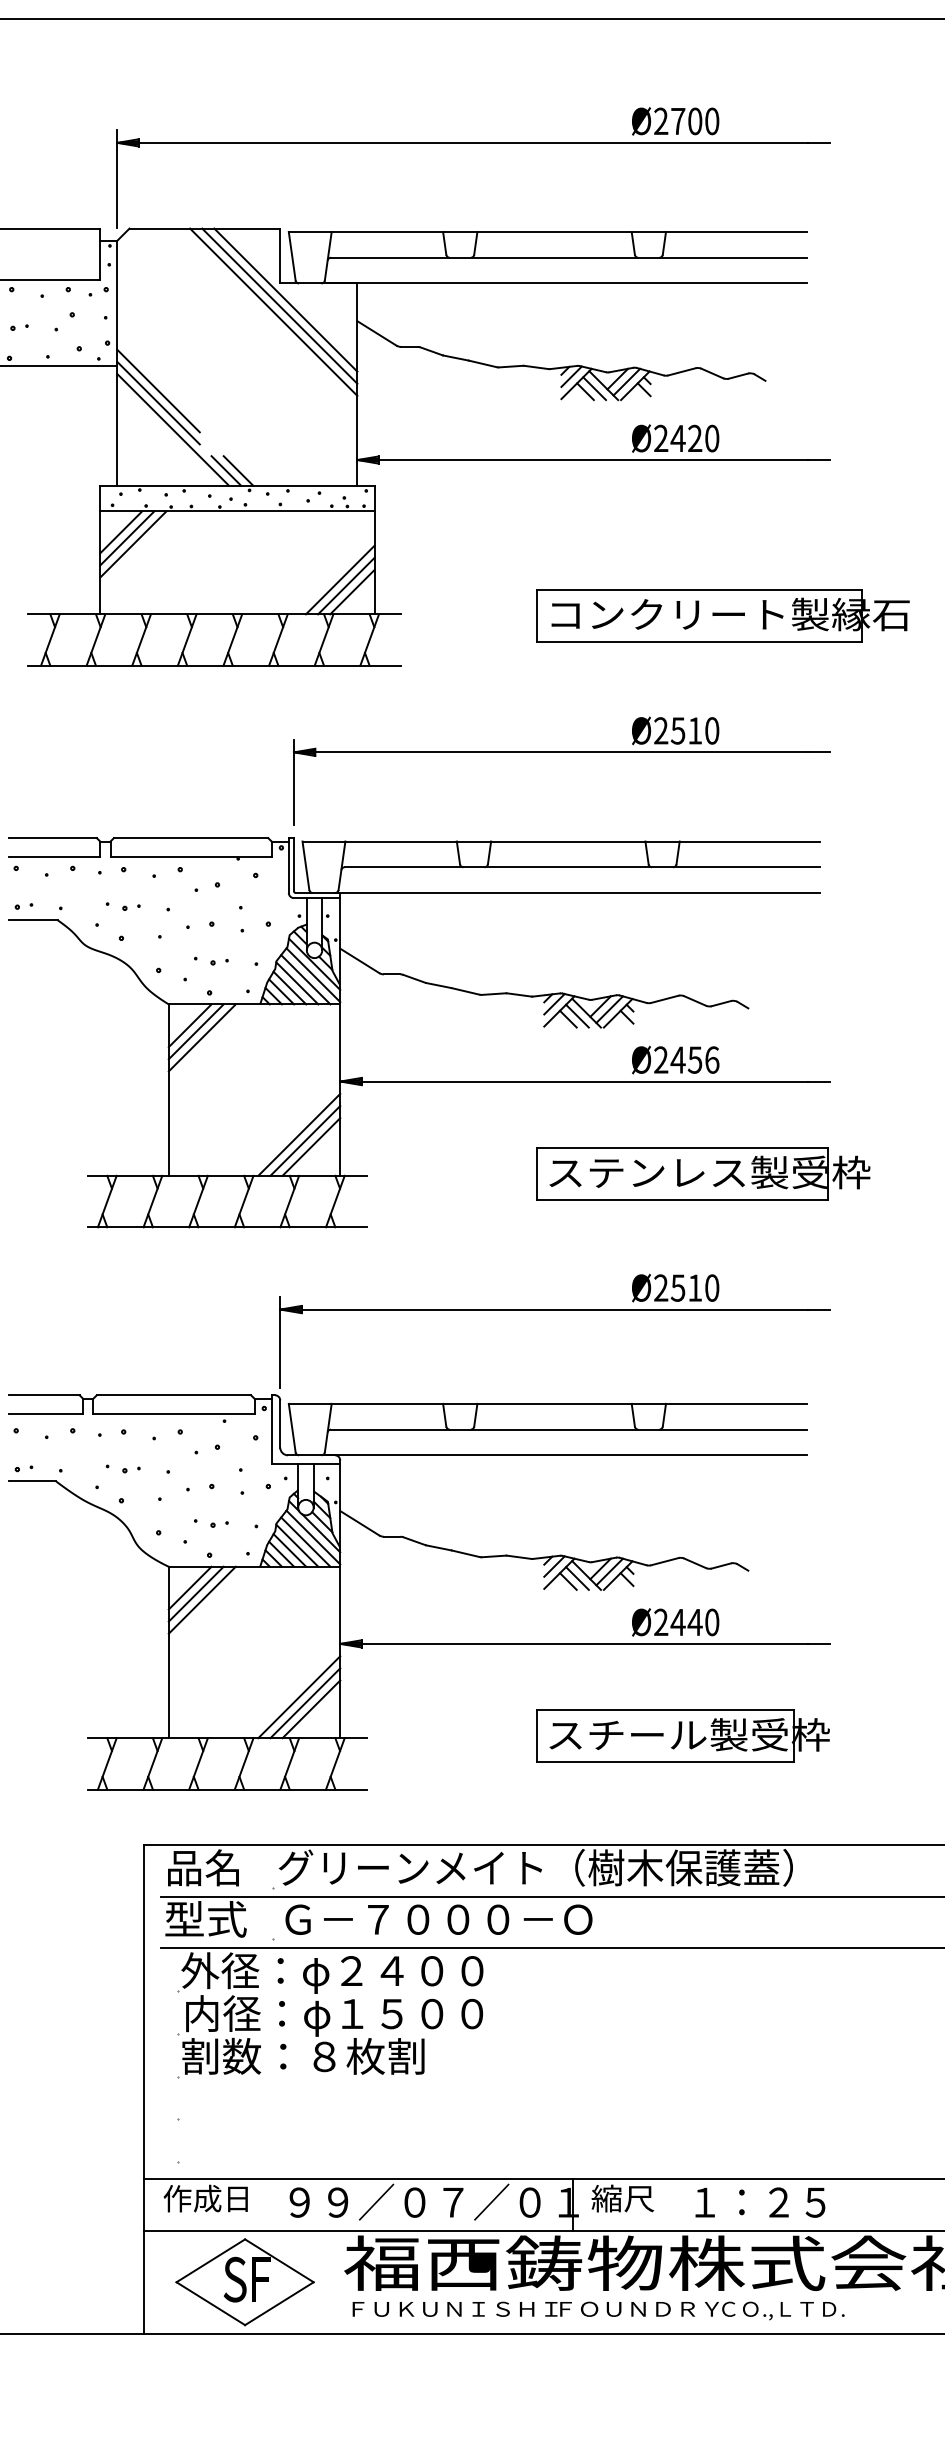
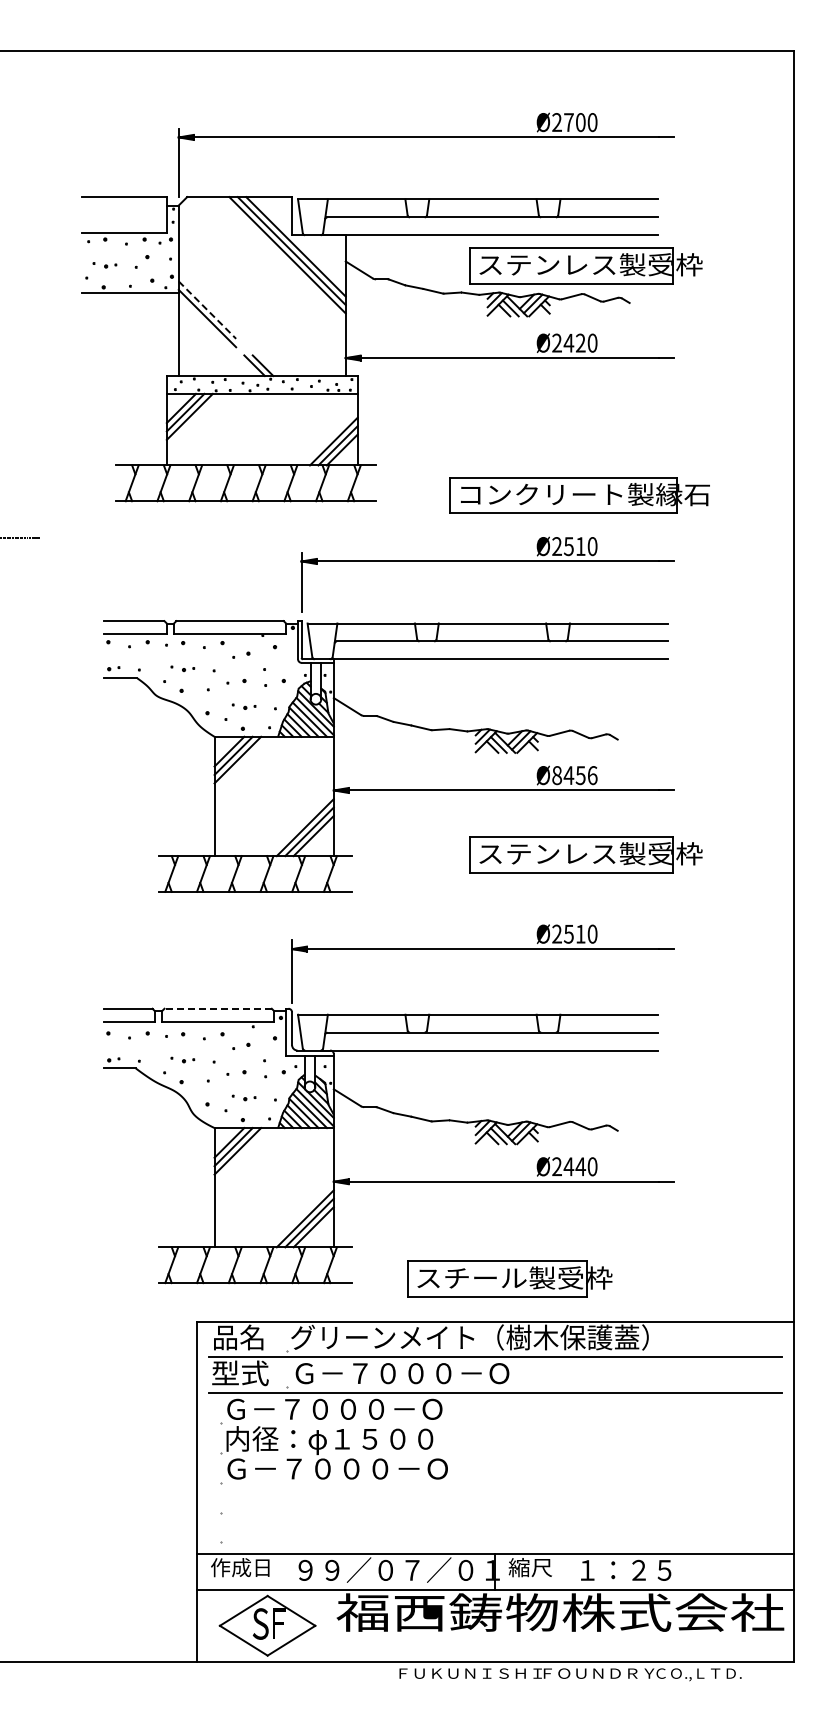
part: (701, 326) -> (585, 265), added
line: (158, 391) -> (207, 310), solid -> dashed
line: (173, 430) -> (217, 337), removed
part: (722, 615) -> (579, 495), moved
text: (661, 1060) -> (557, 775), Ø2456 -> Ø8456
line: (174, 1394) -> (218, 1008), solid -> dashed
part: (681, 1735) -> (509, 1278), moved
text: (338, 1972) -> (332, 1410), 外径：φ２４００ -> Ｇ－７０００－Ｏ
text: (342, 2056) -> (335, 1468), 割数：８枚割 -> Ｇ－７０００－Ｏ
text: (598, 2310) -> (570, 1674), moved

